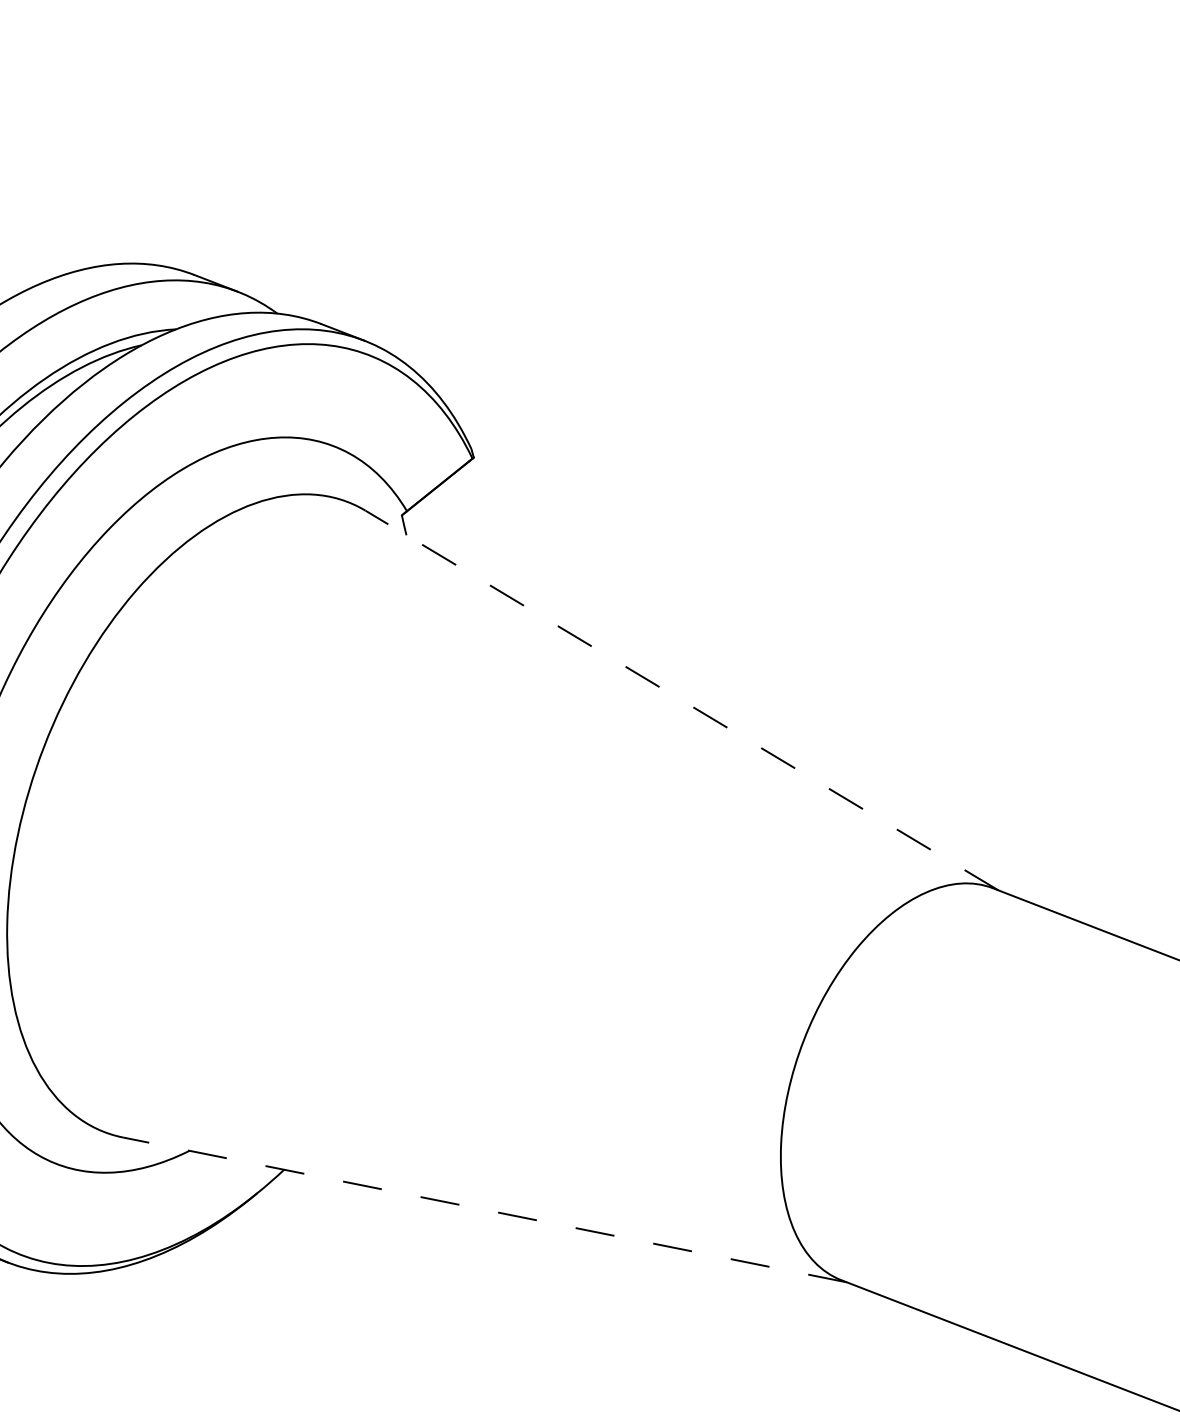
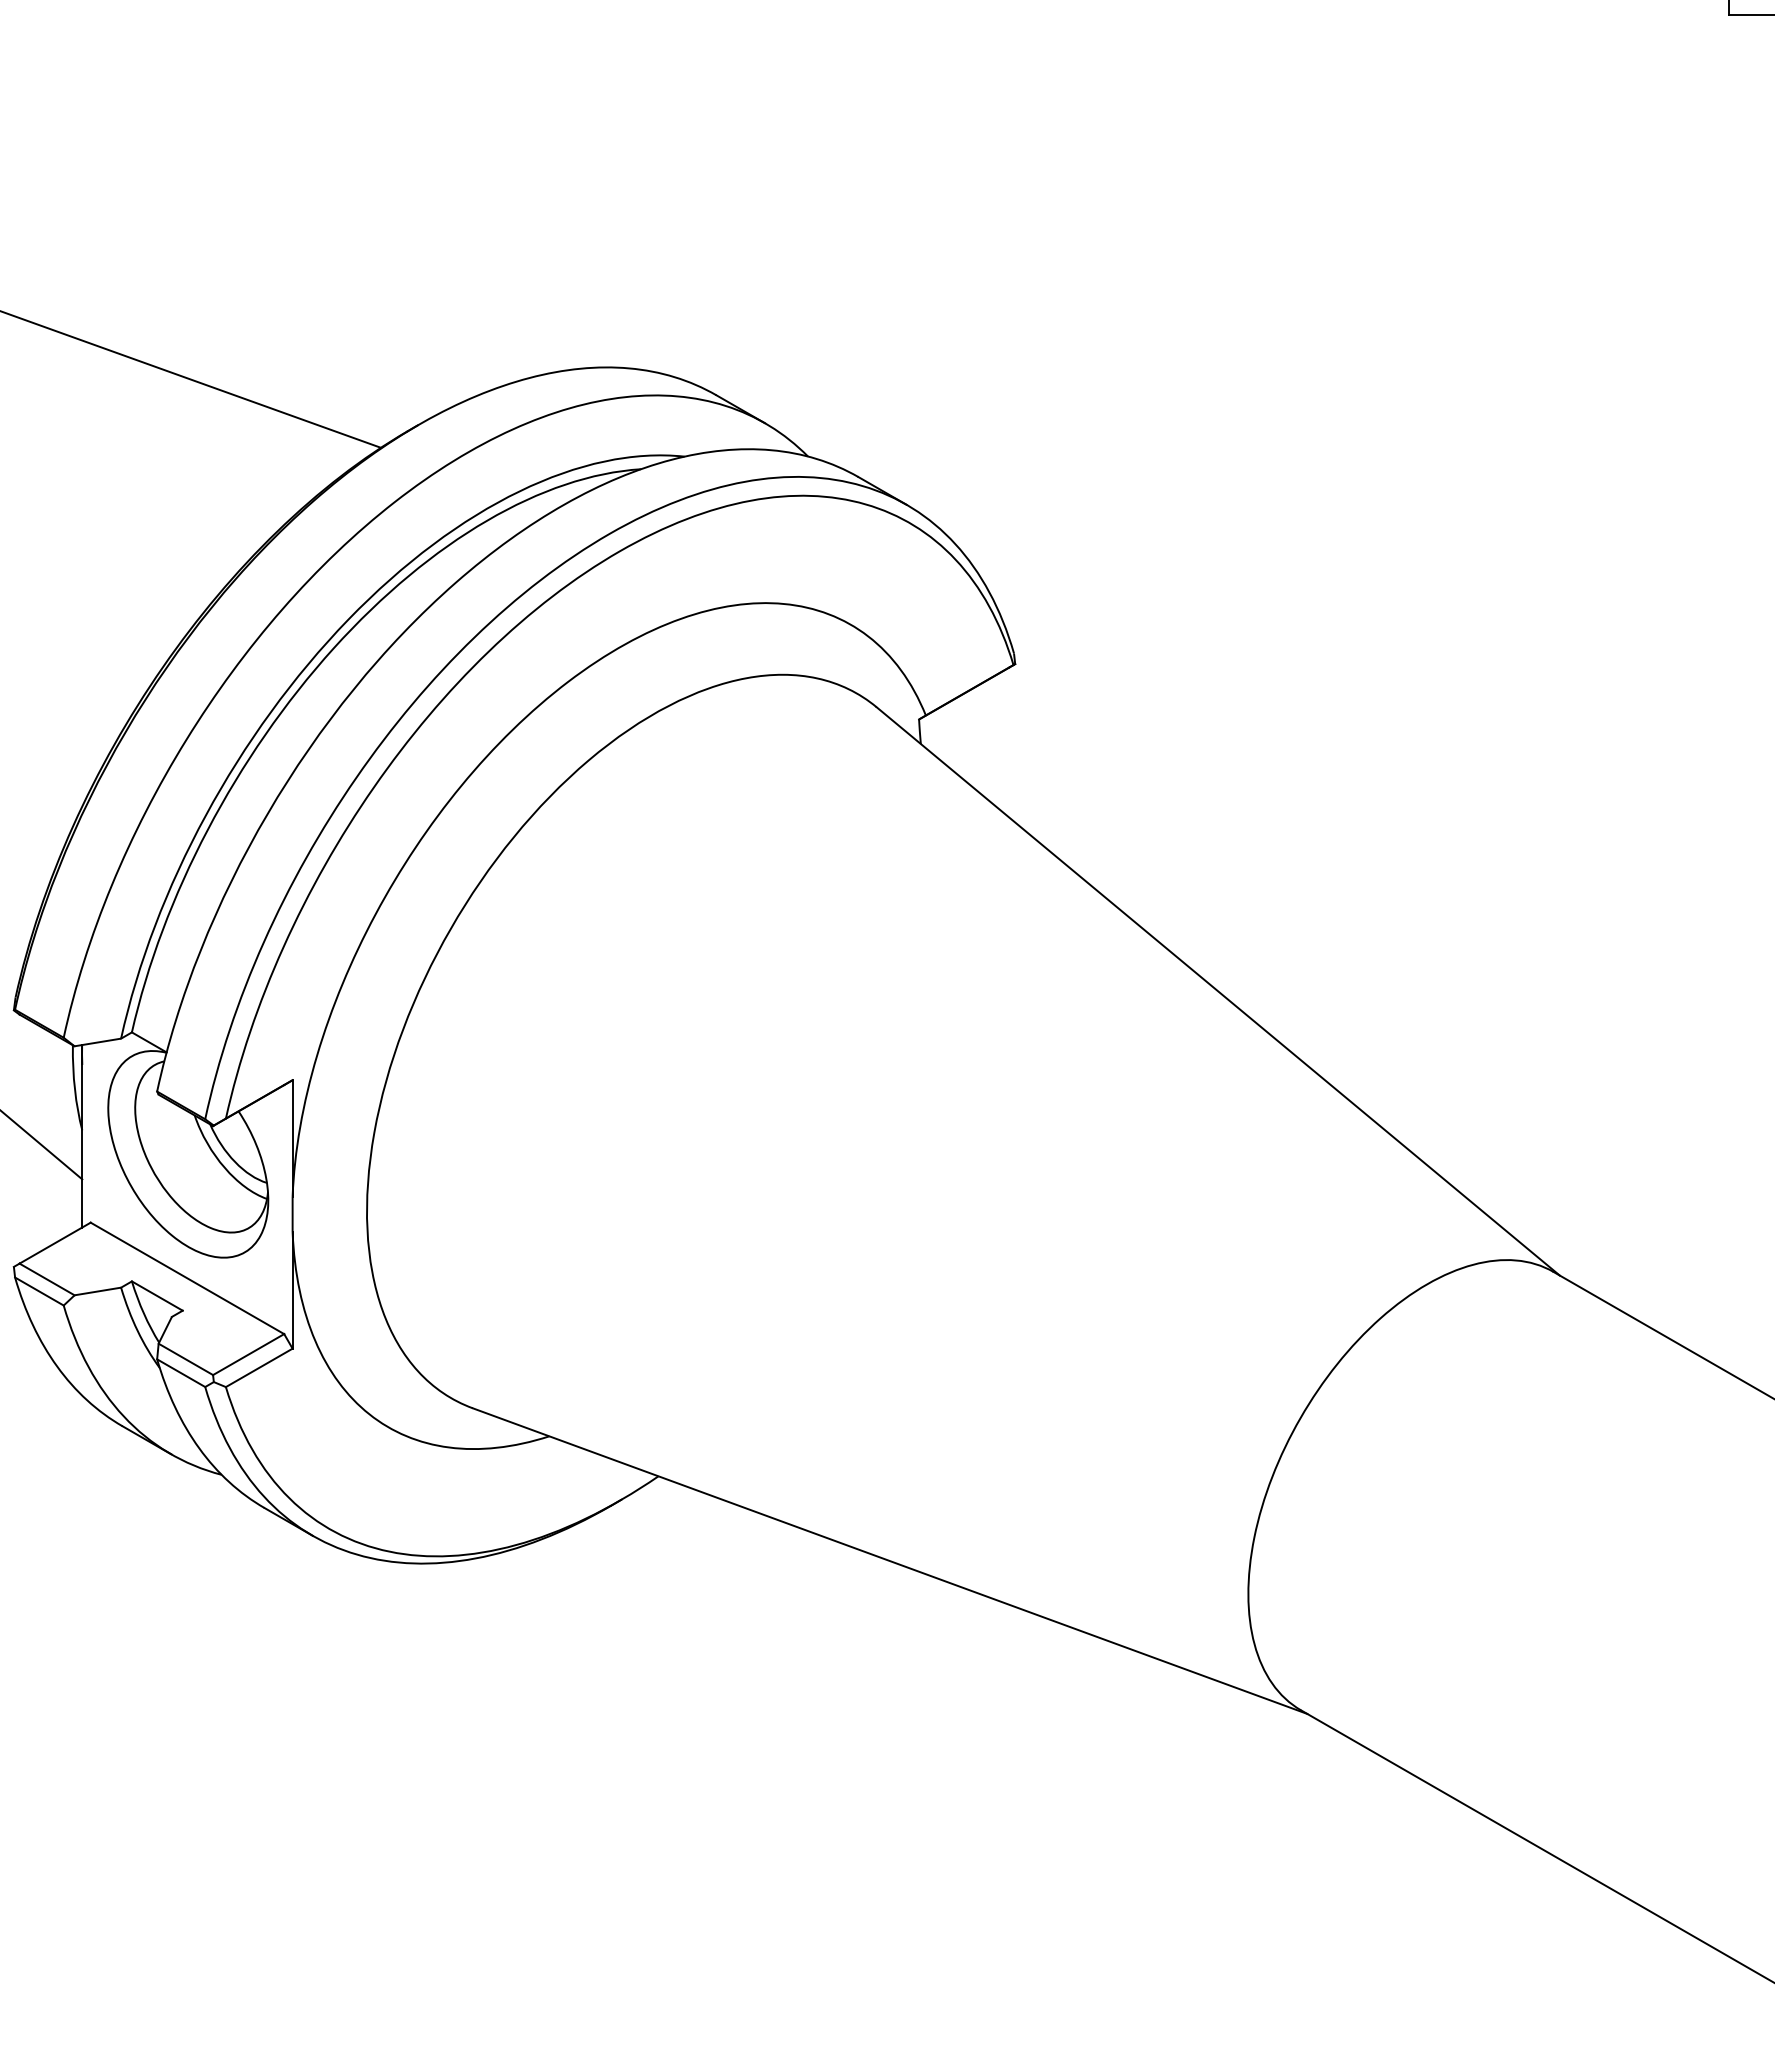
line: (681, 700) -> (1217, 991), dashed -> solid
line: (484, 1209) -> (889, 1560), dashed -> solid

